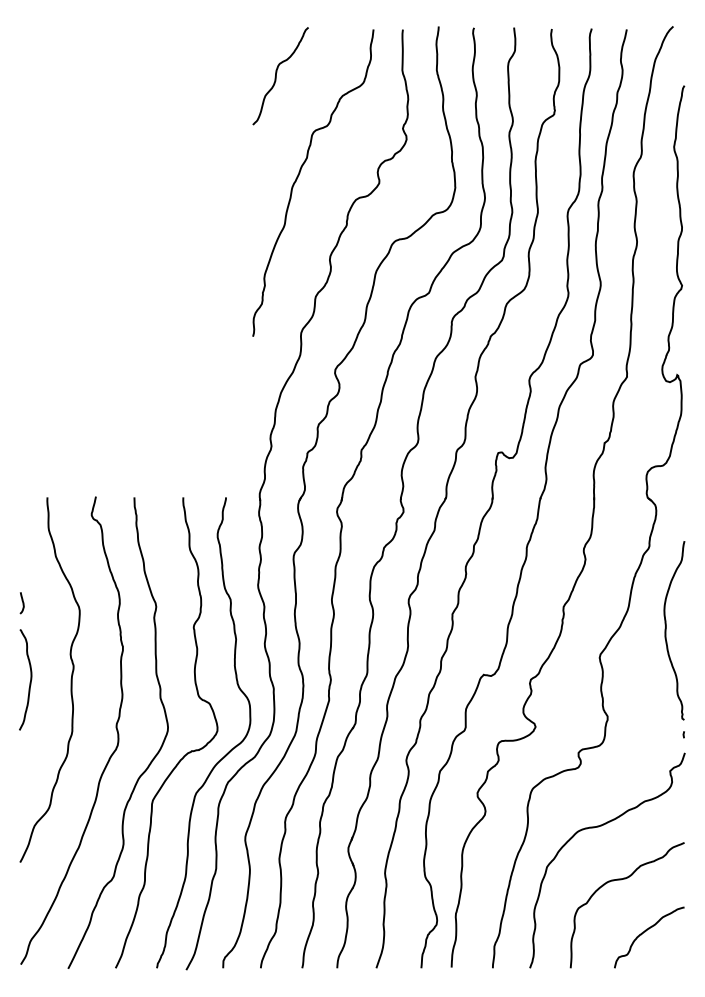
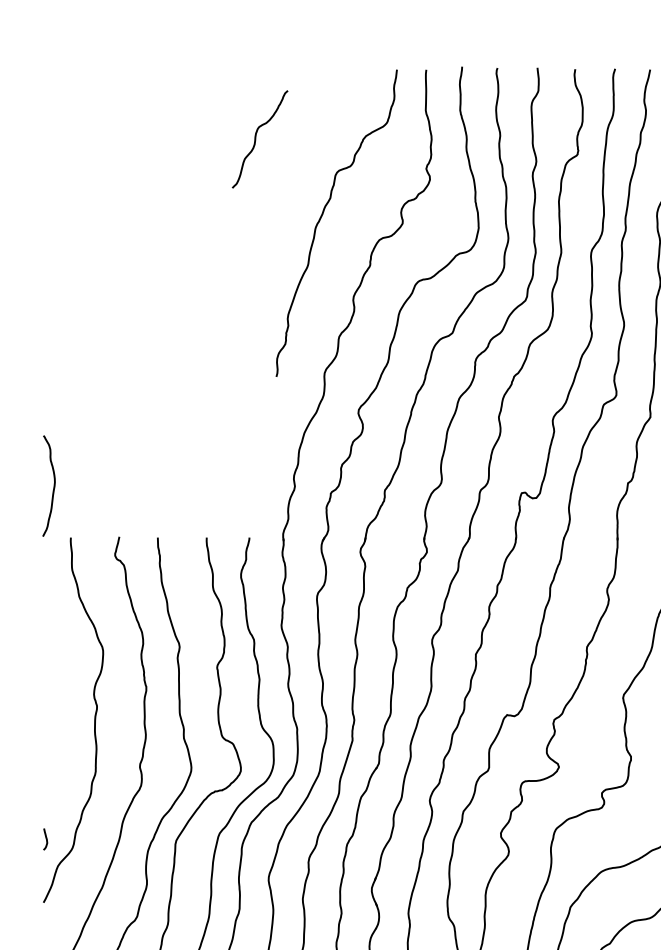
curve: (276, 76) -> (255, 139), moved
curve: (22, 603) -> (45, 839), moved
curve: (30, 679) -> (53, 485), moved

